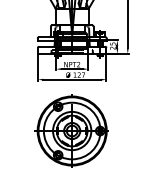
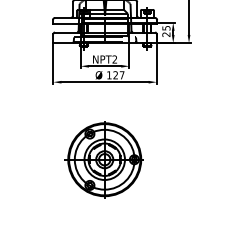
part: (71, 130) -> (104, 158), size x0.7

